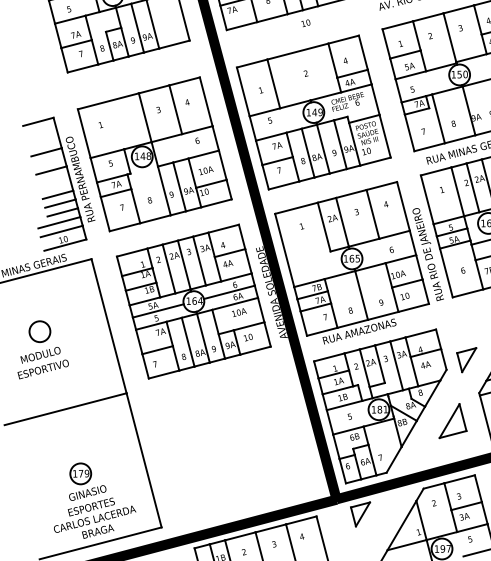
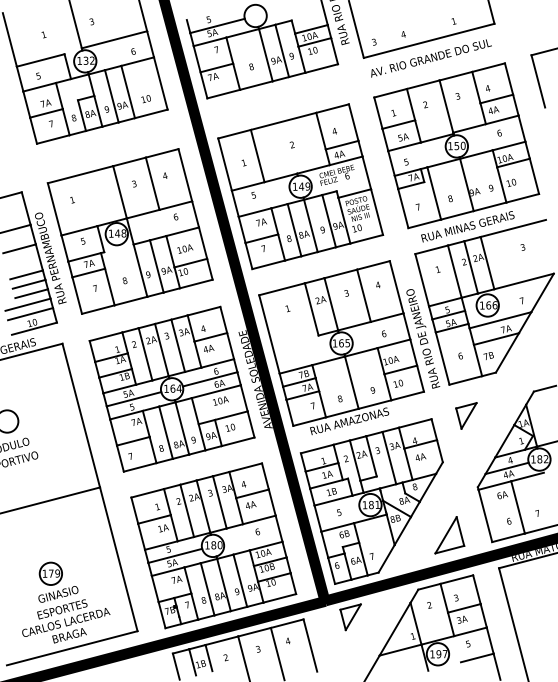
text: (305, 23) -> (145, 99), moved
part: (466, 359) -> (466, 415), moved
part: (452, 421) -> (449, 535), moved
part: (232, 447) -> (213, 545), added

